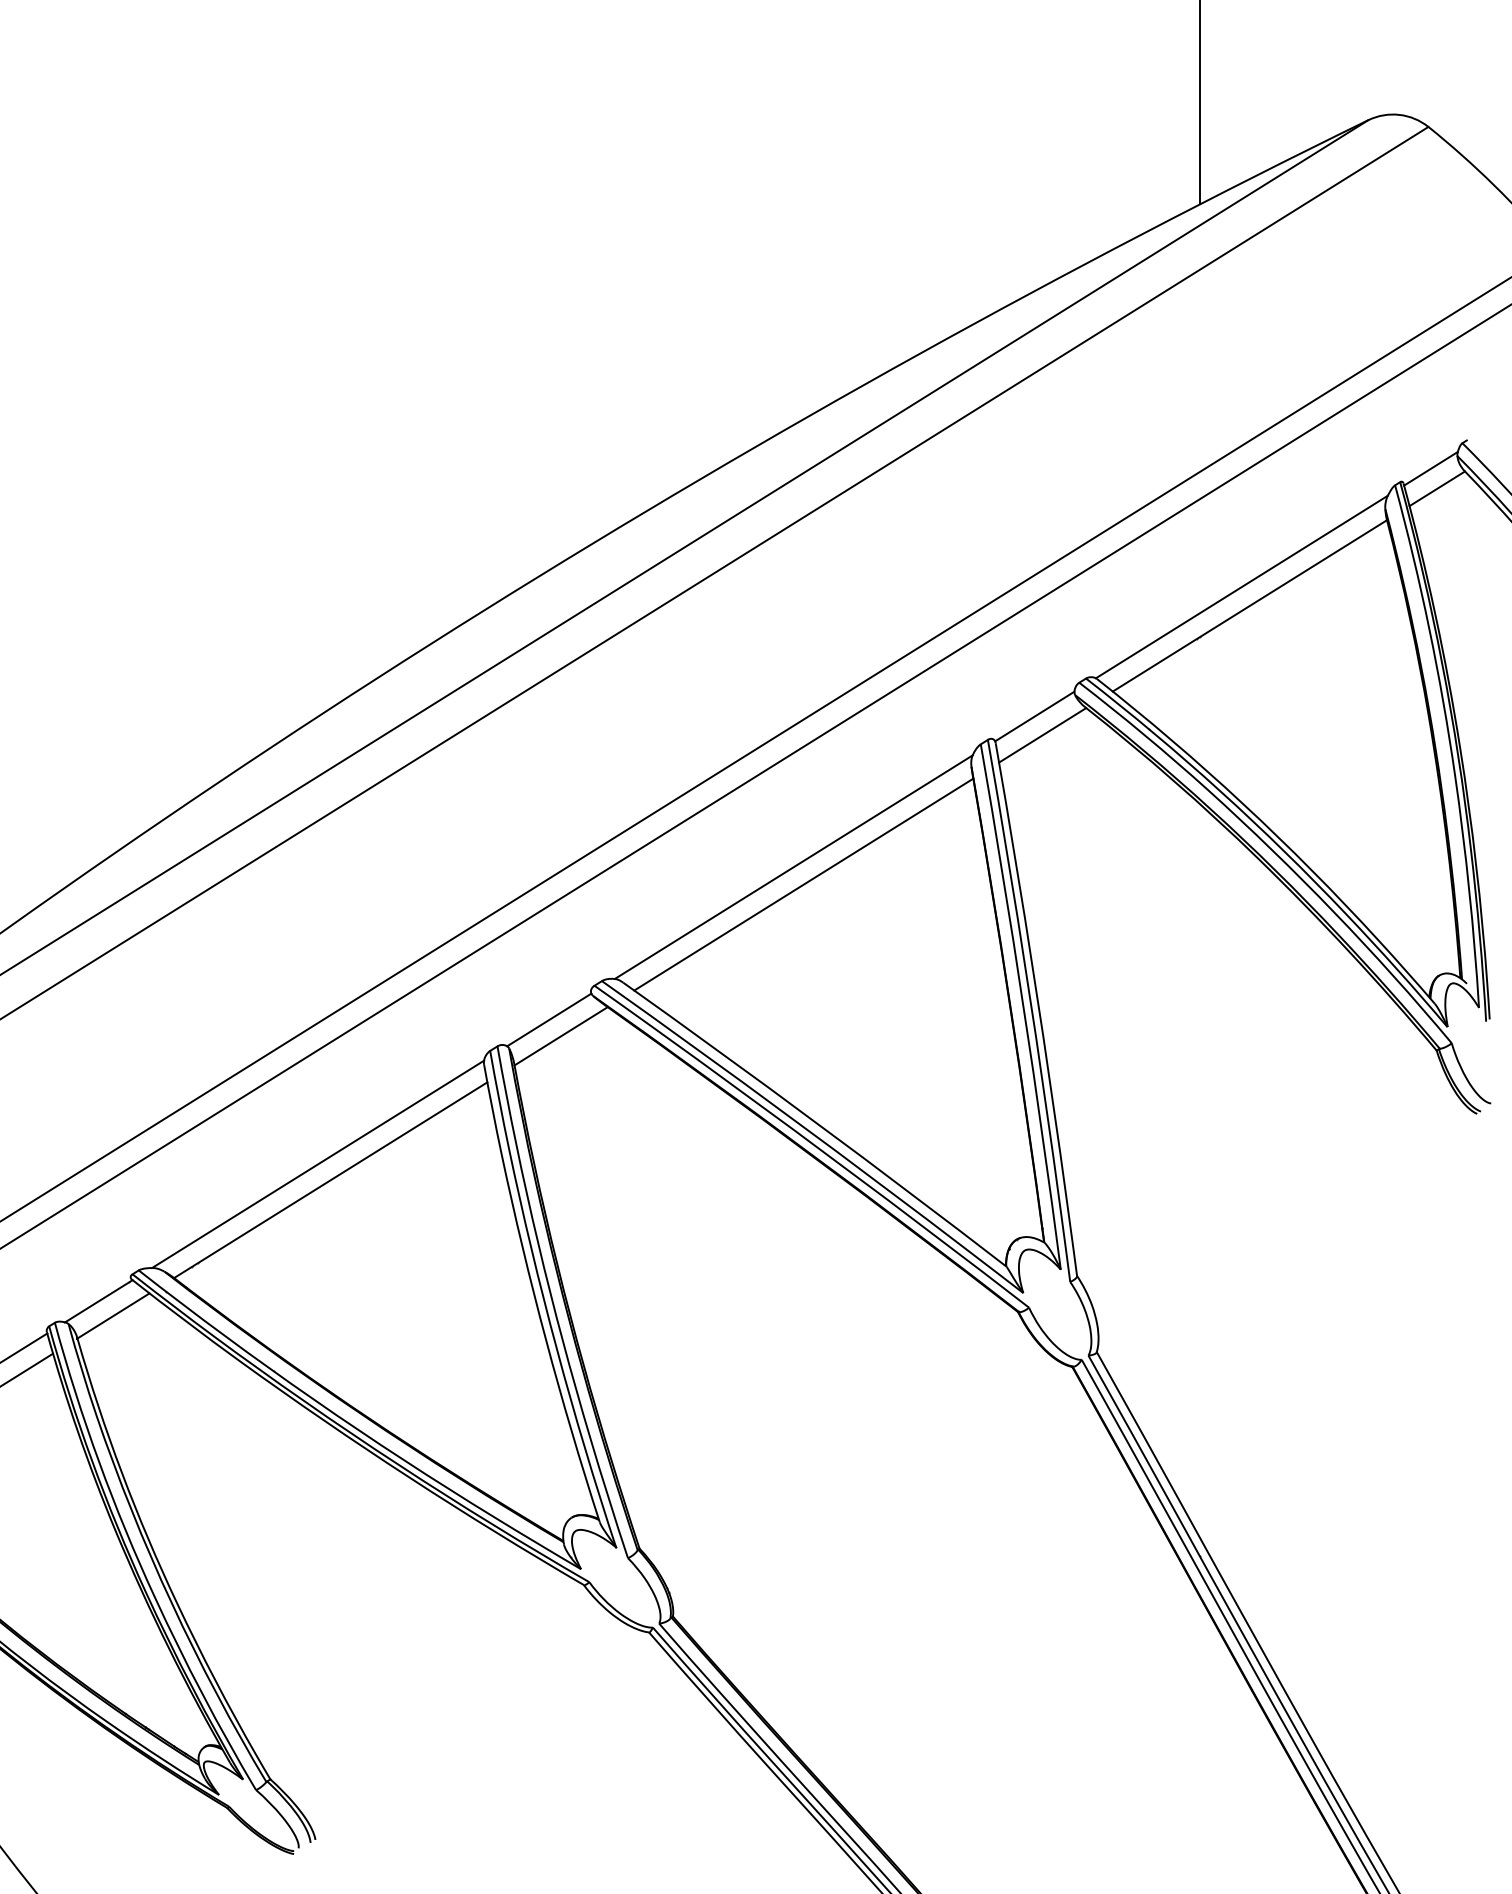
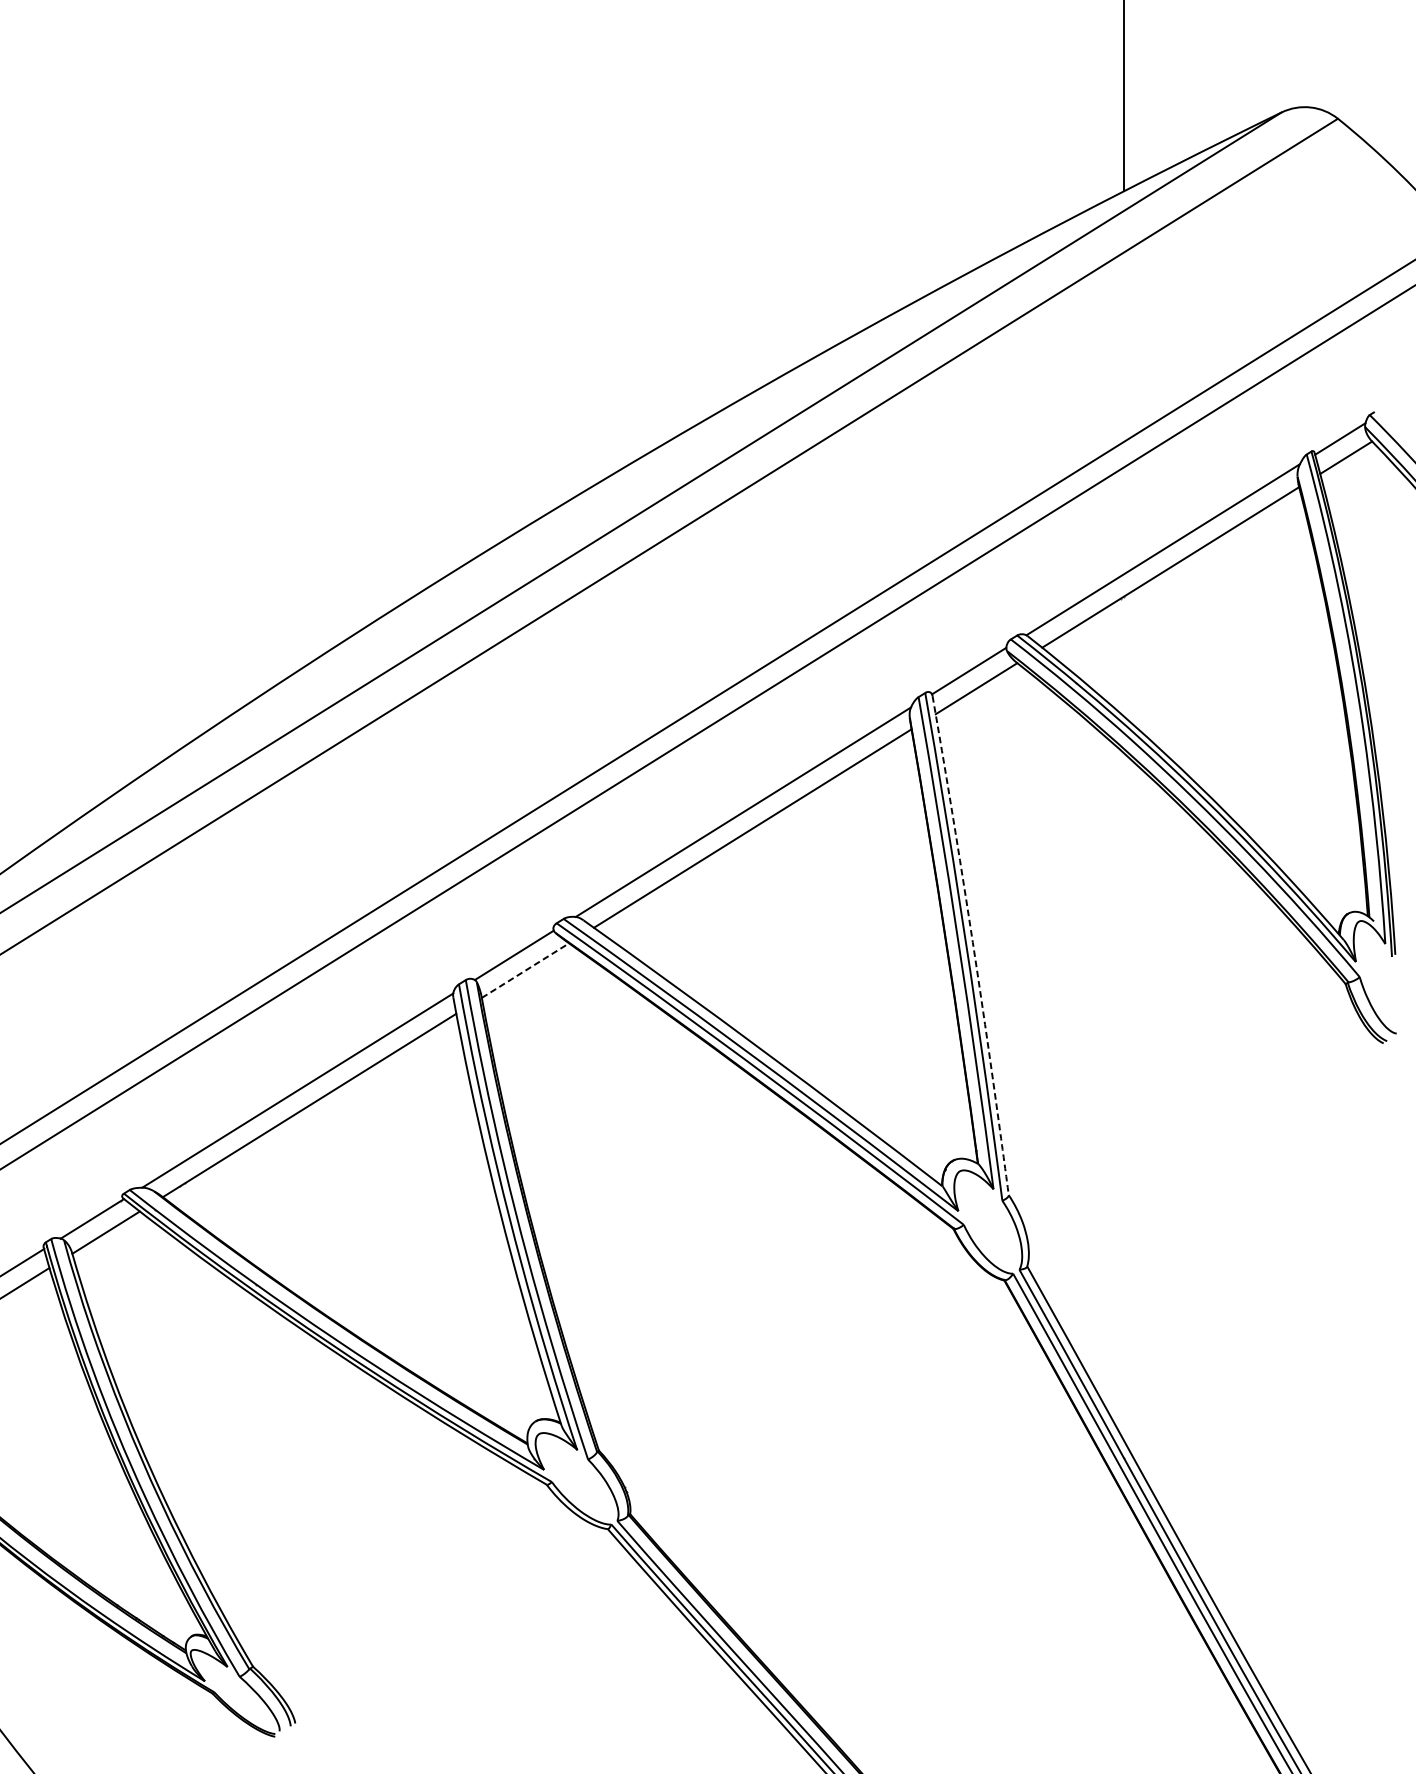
line: (1039, 1011) -> (973, 947), solid -> dashed
line: (561, 1036) -> (525, 970), solid -> dashed

